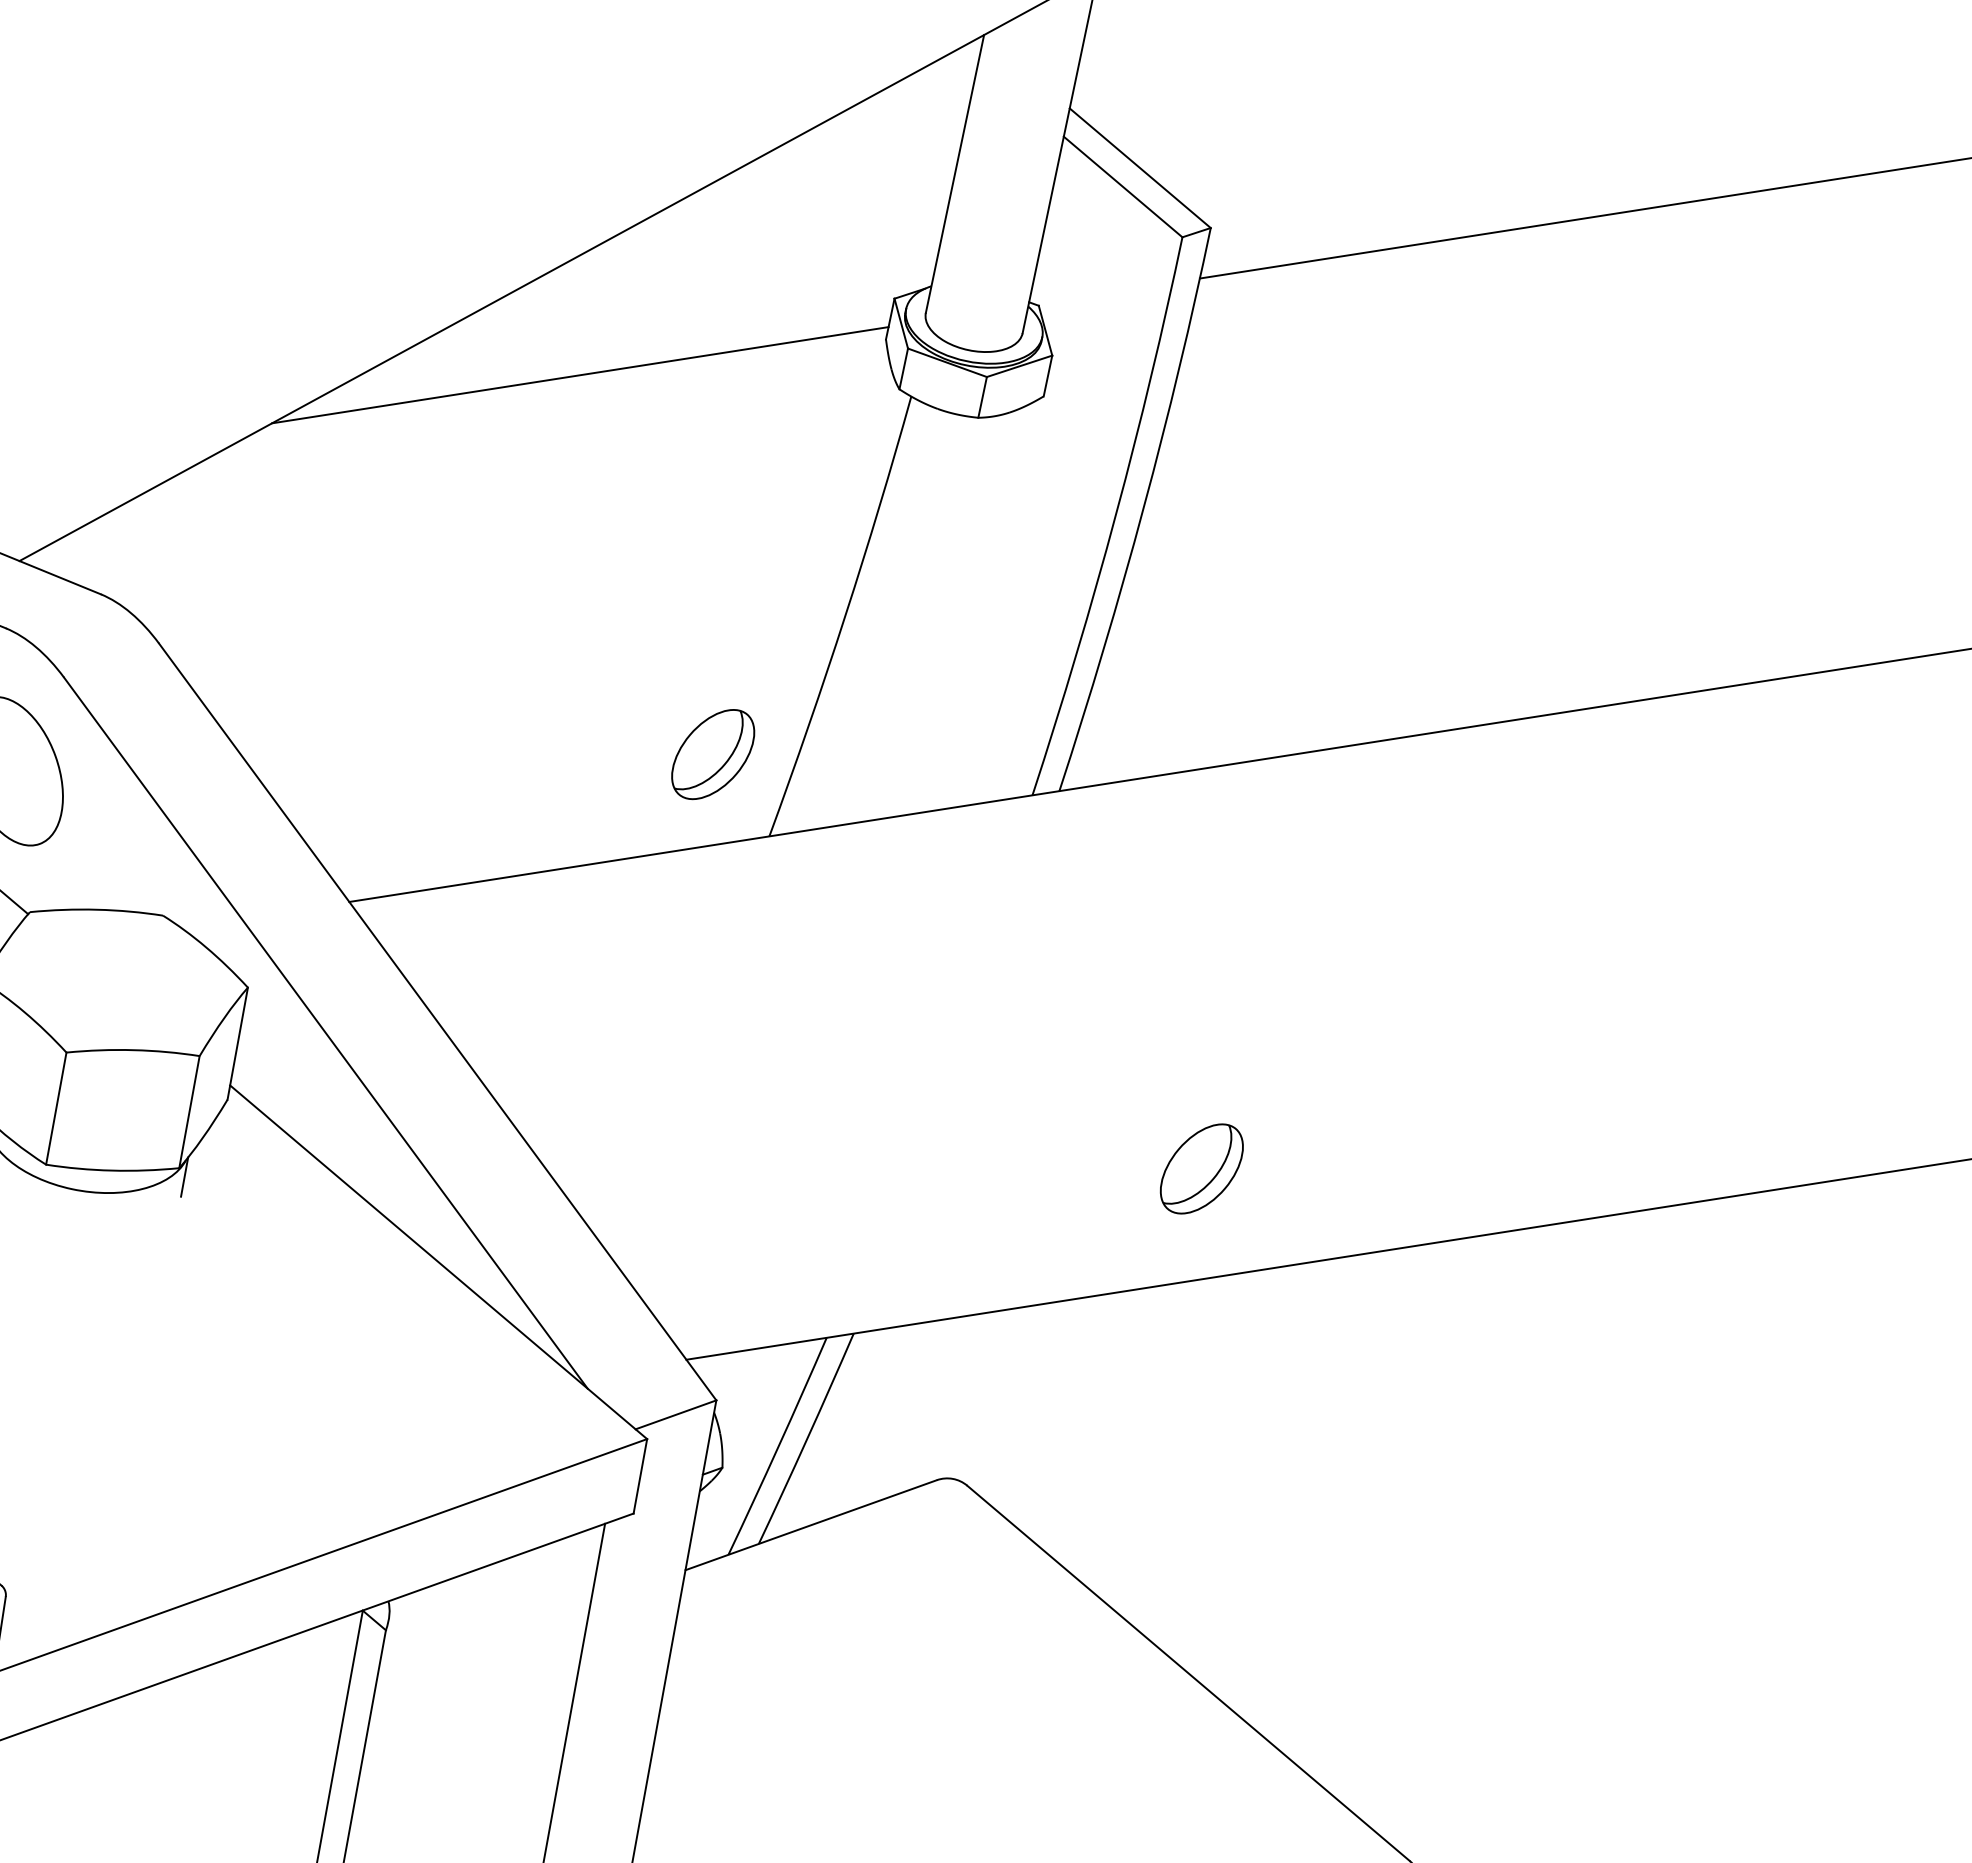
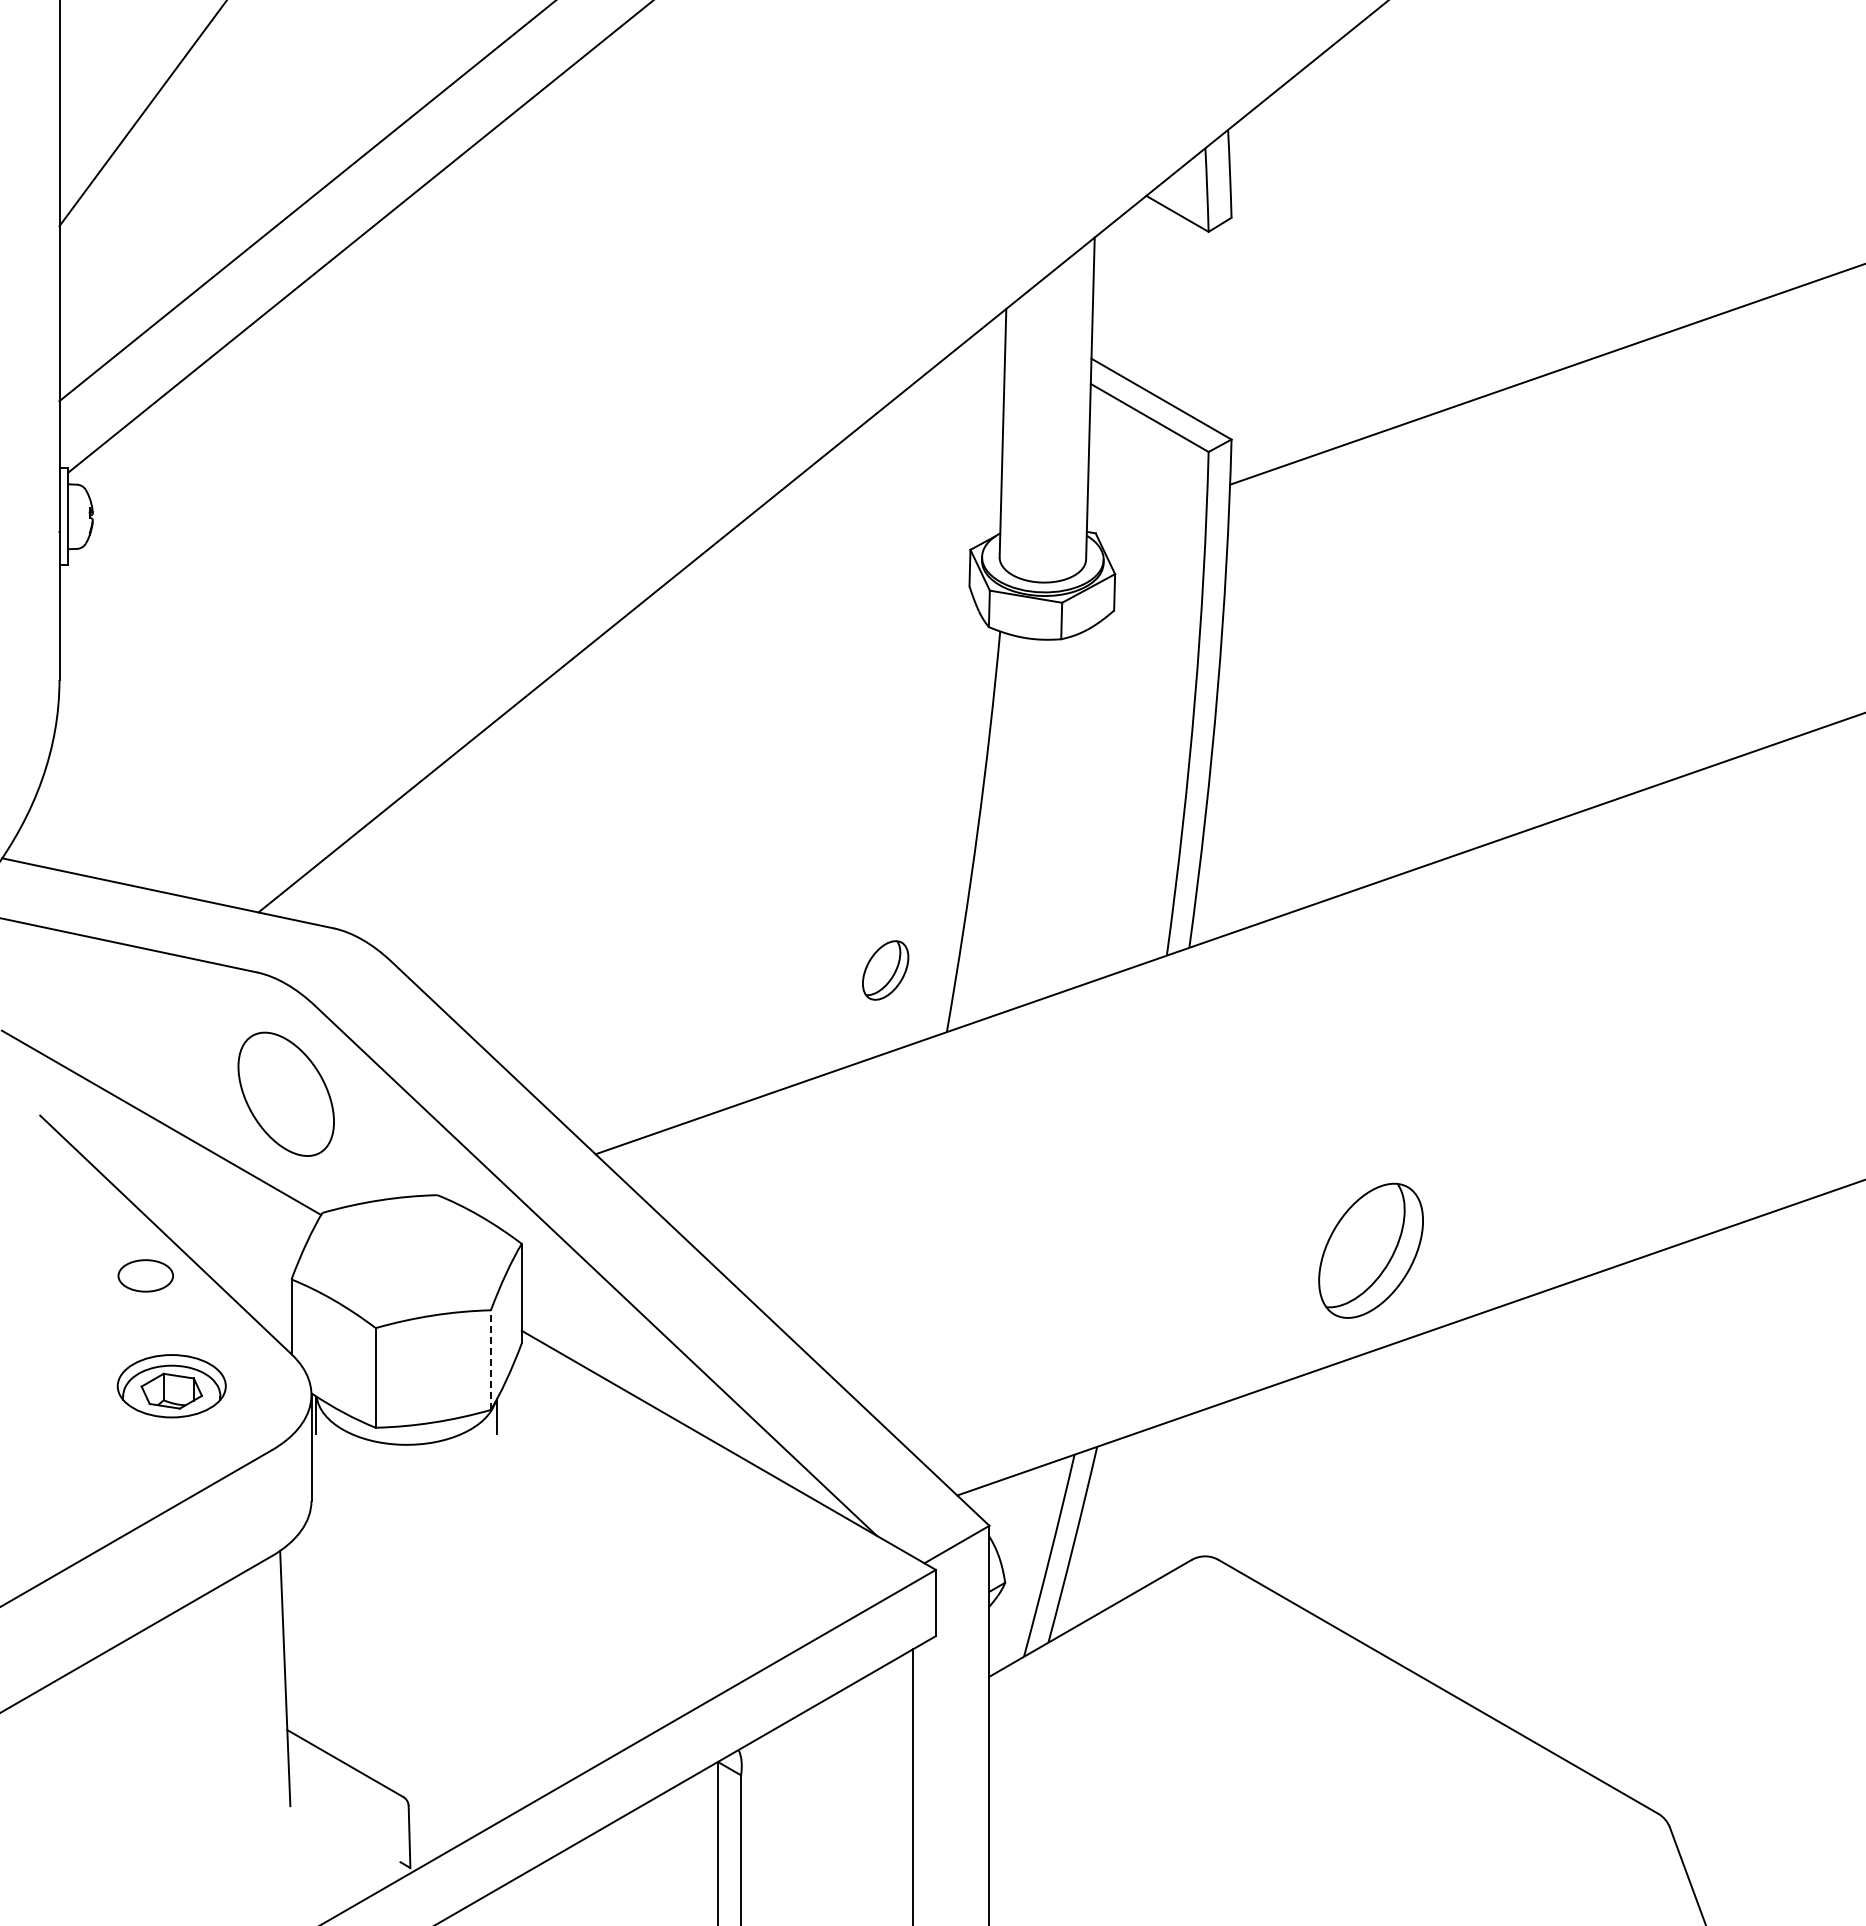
line: (579, 374) -> (711, 664), removed
part: (712, 754) -> (885, 970), size x0.7
line: (188, 1112) -> (490, 1360), solid -> dashed
part: (1201, 1168) -> (1370, 1250), size x1.6

